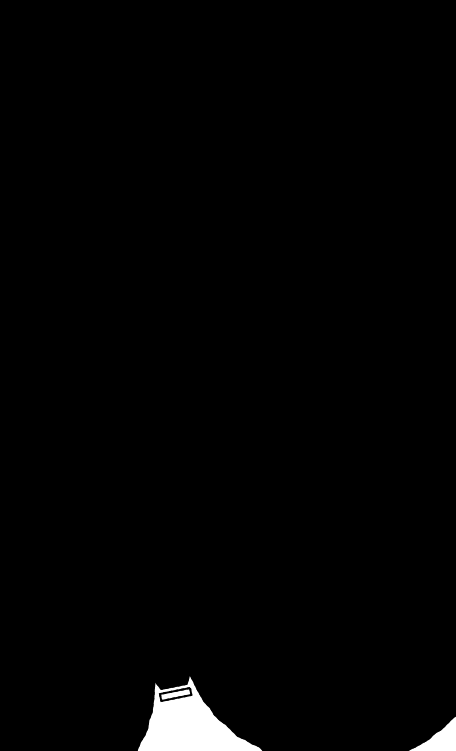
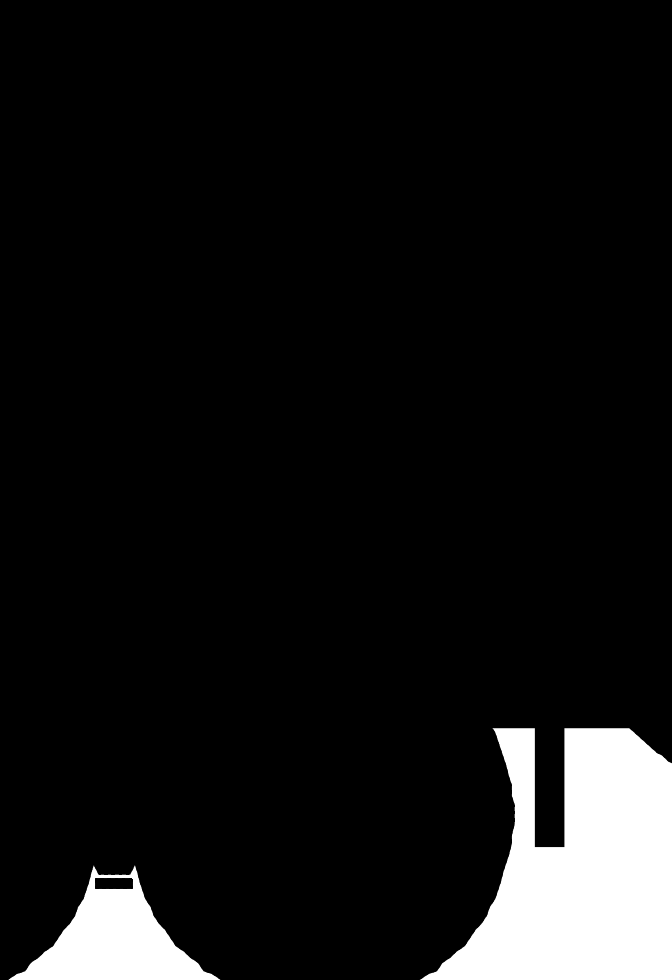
fill: (175, 694) -> (114, 883), added

